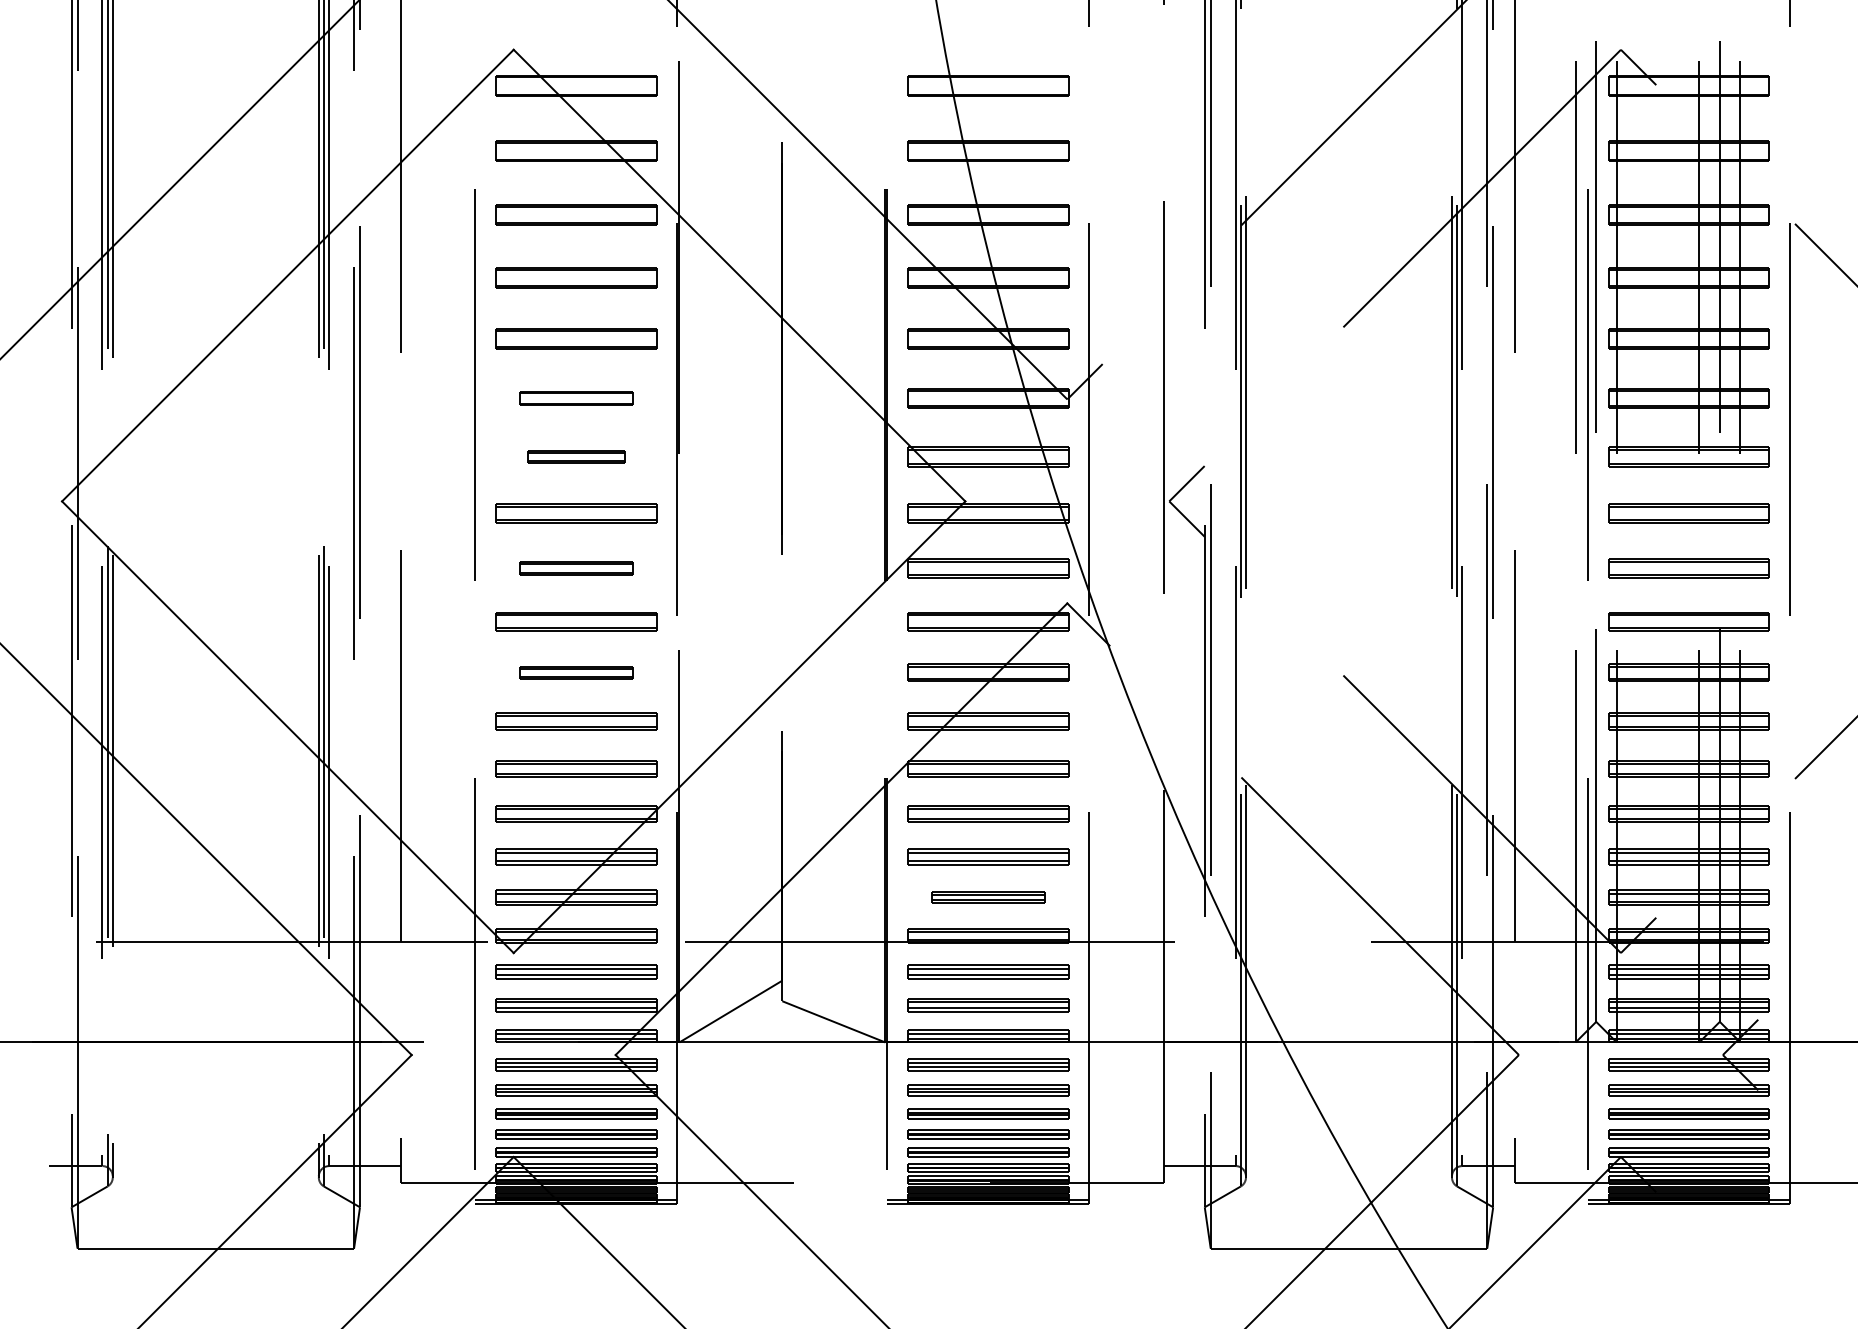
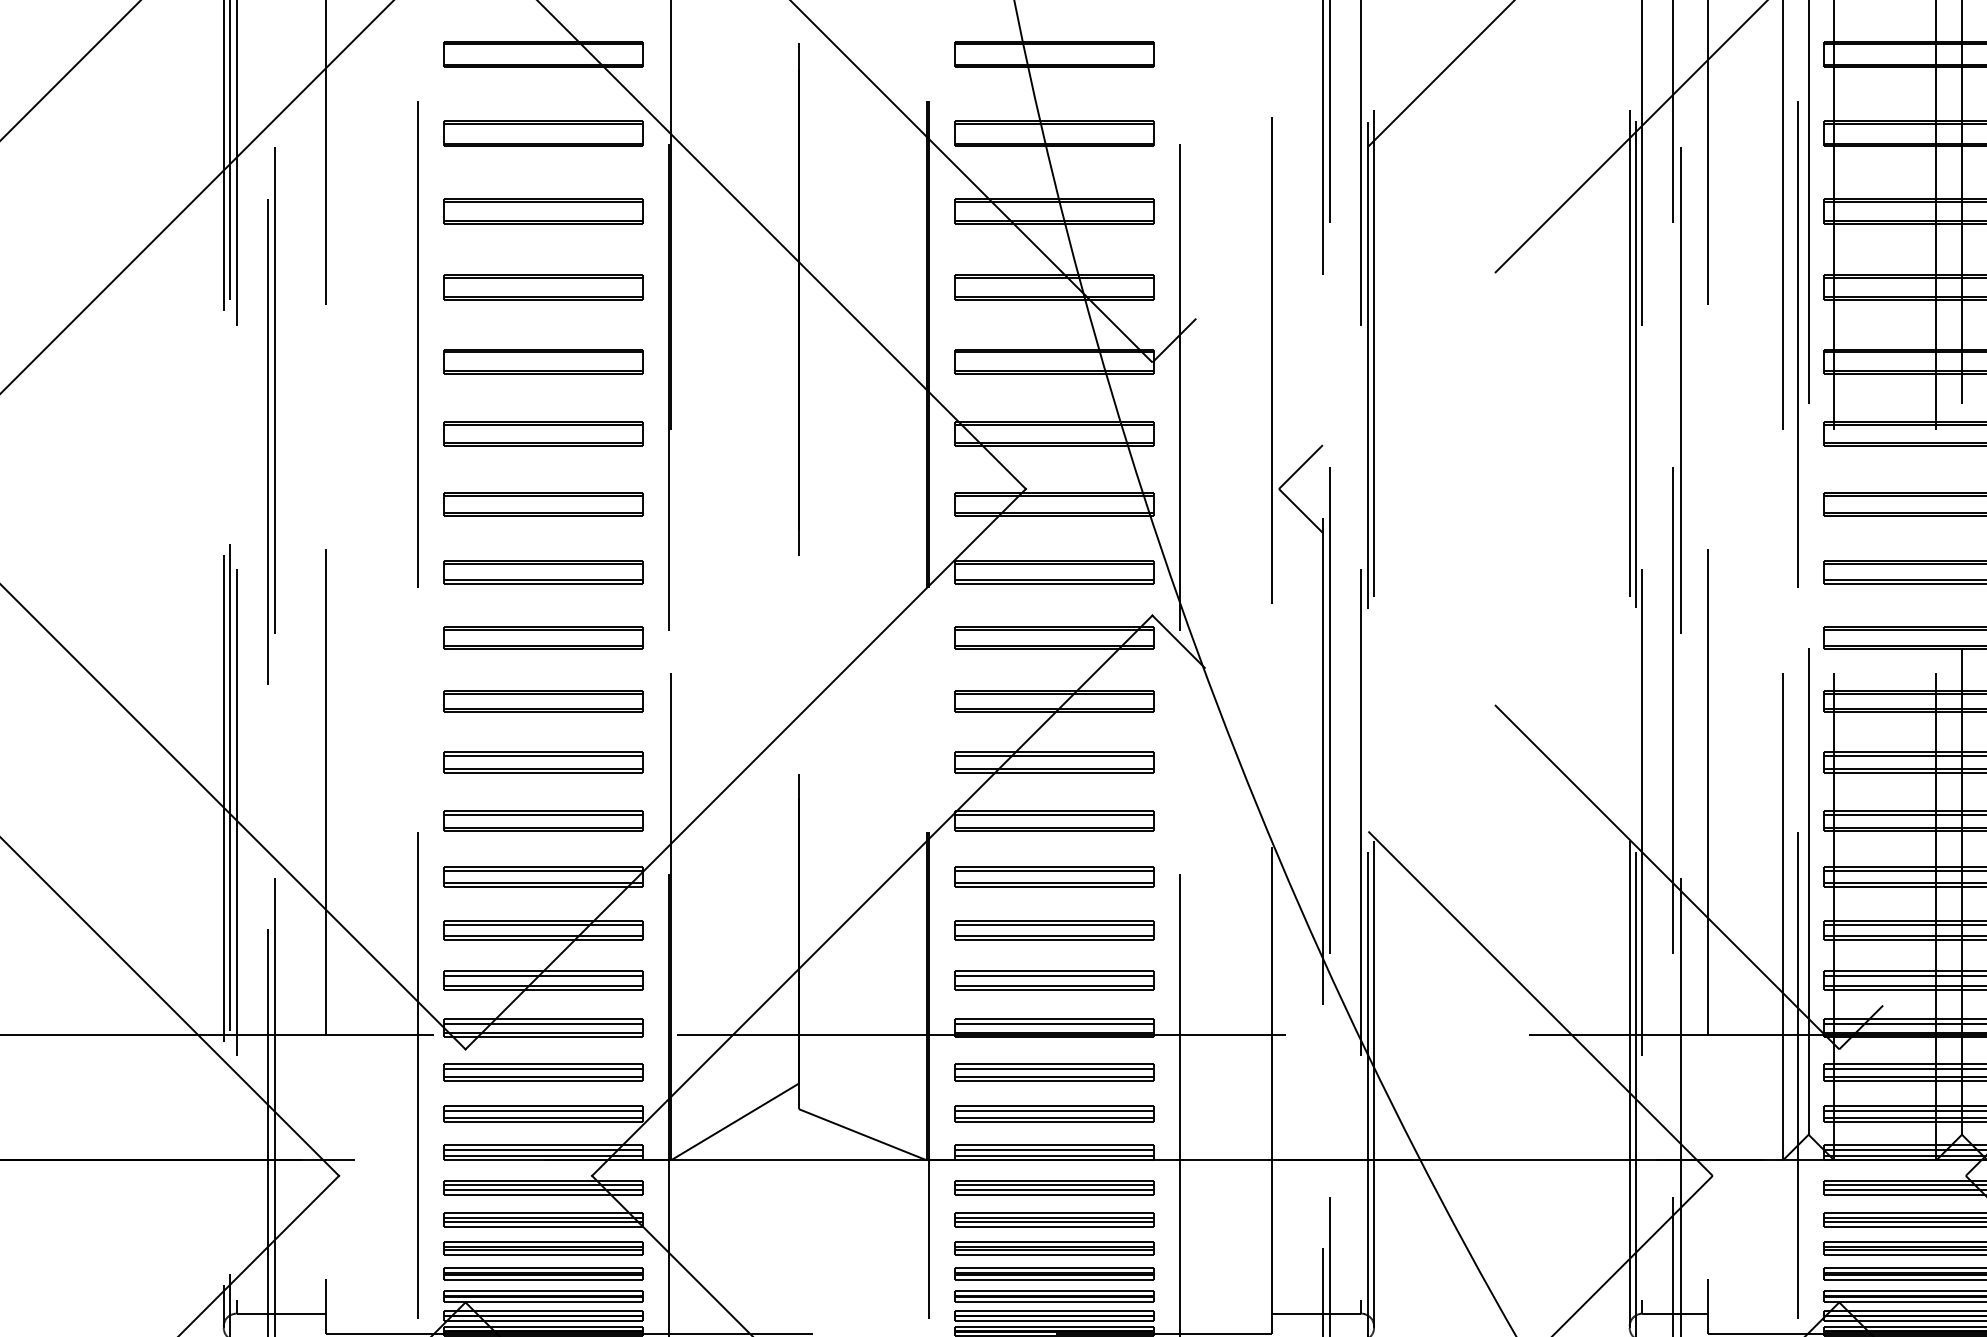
part: (576, 398) -> (543, 361), size x1.43
part: (576, 456) -> (543, 433), size x1.67
part: (576, 568) -> (543, 572), size x1.43
part: (576, 672) -> (543, 701), size x1.43
part: (988, 897) -> (1054, 980), size x1.43

